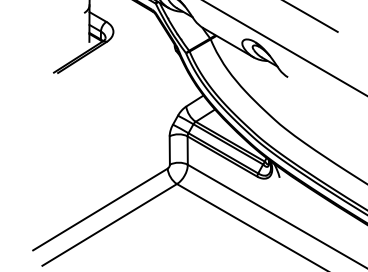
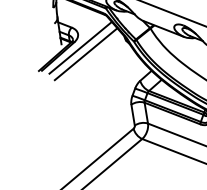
line: (113, 50) -> (80, 47), added
line: (119, 60) -> (85, 54), added

